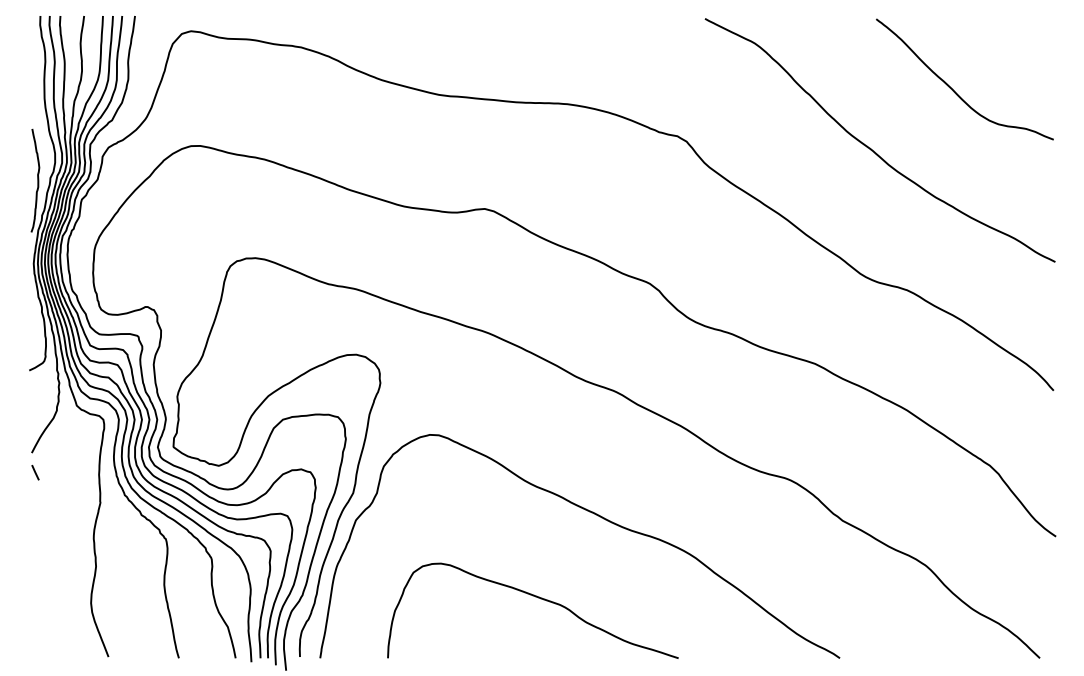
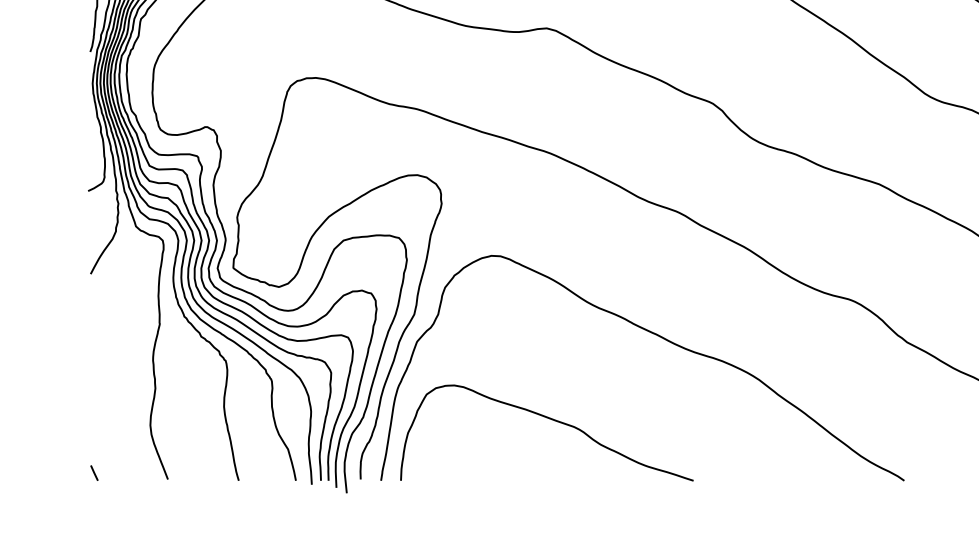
line: (35, 472) -> (94, 472), moved
curve: (535, 597) -> (549, 419), moved

